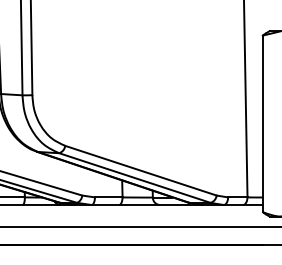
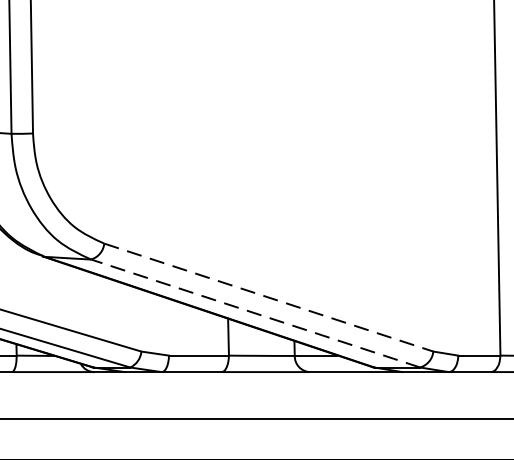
line: (140, 170) -> (267, 297), solid -> dashed
line: (135, 178) -> (257, 314), solid -> dashed

